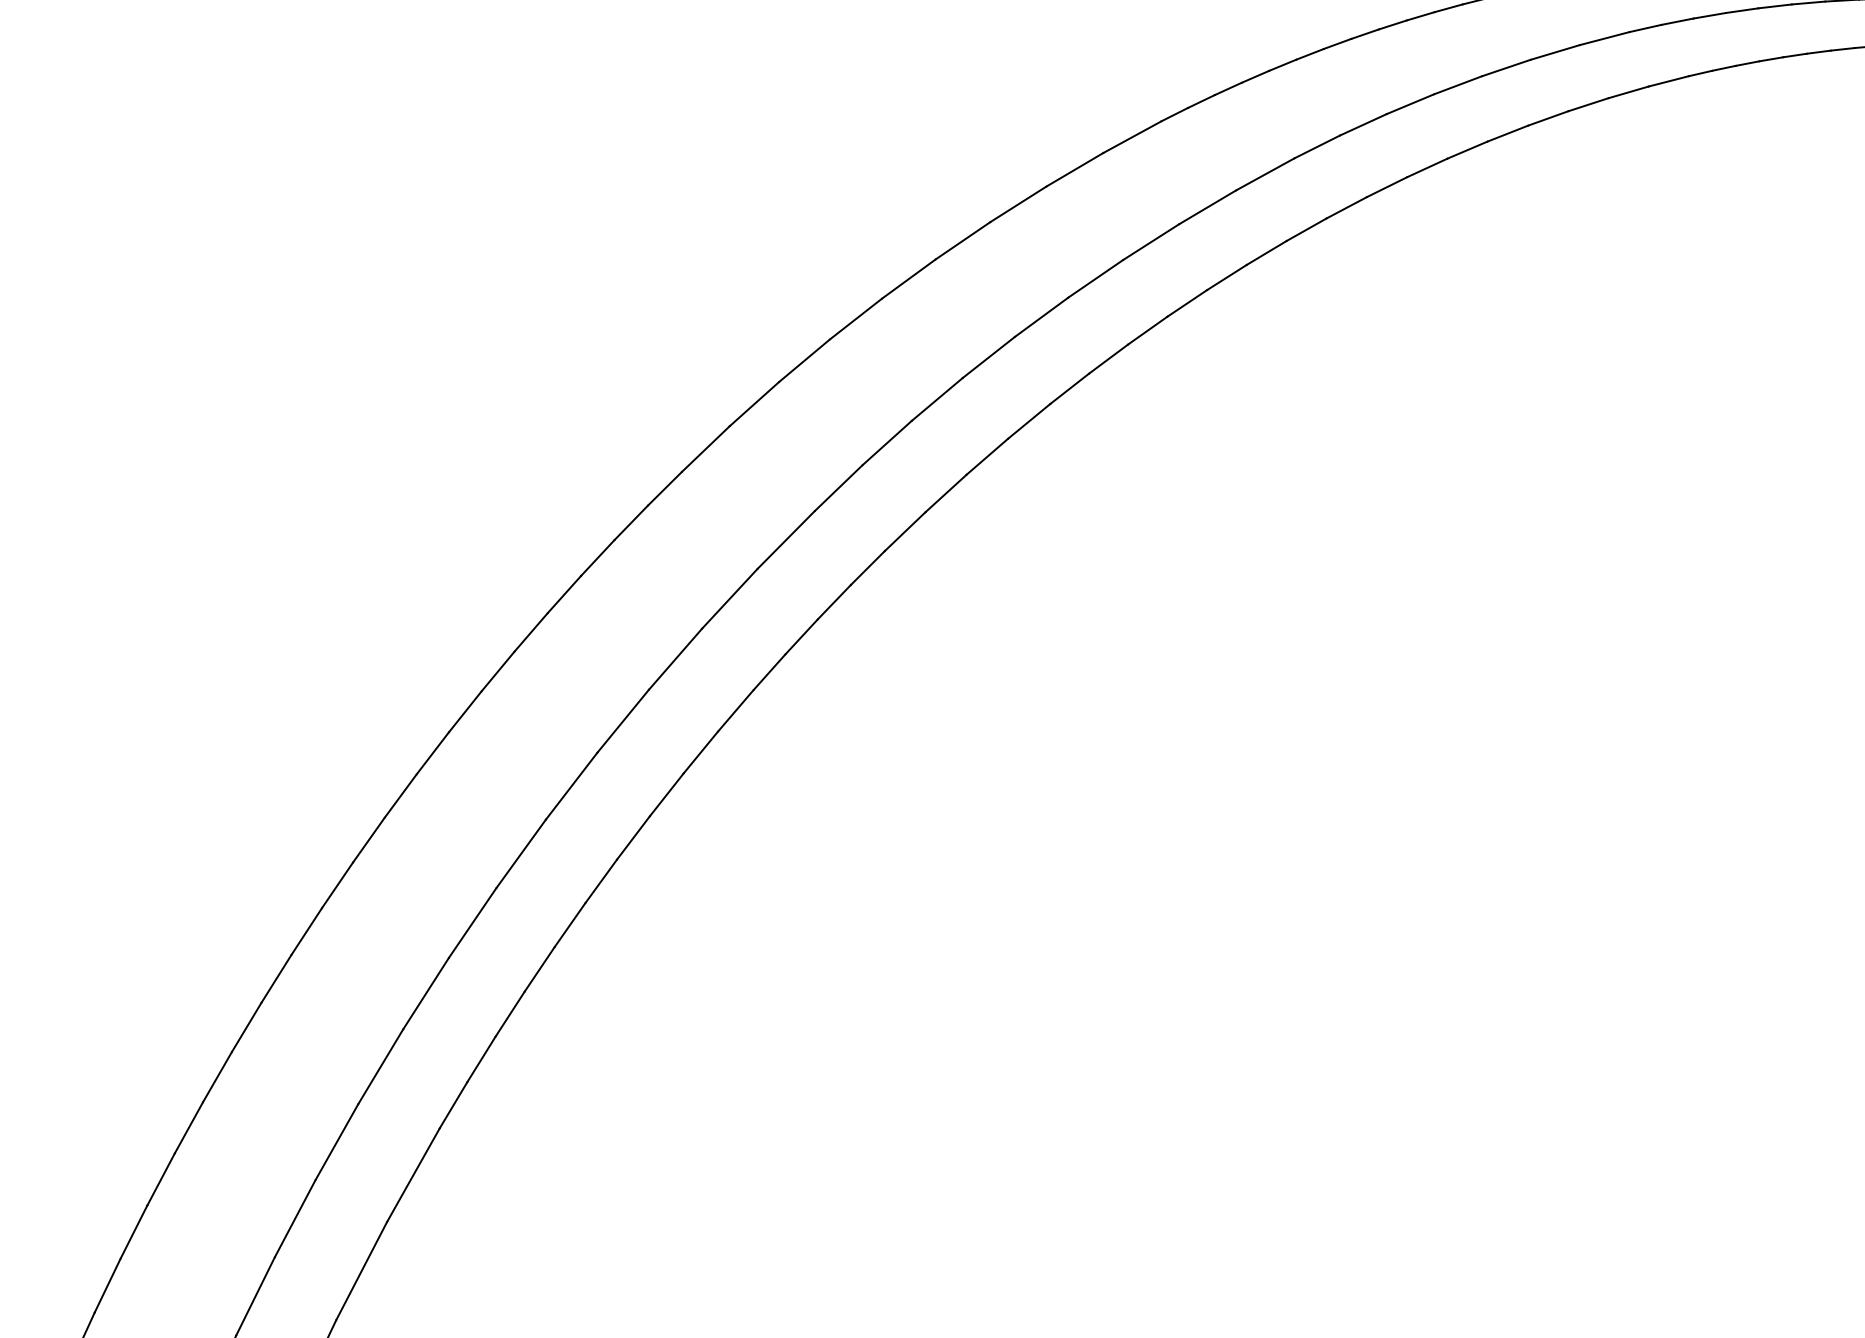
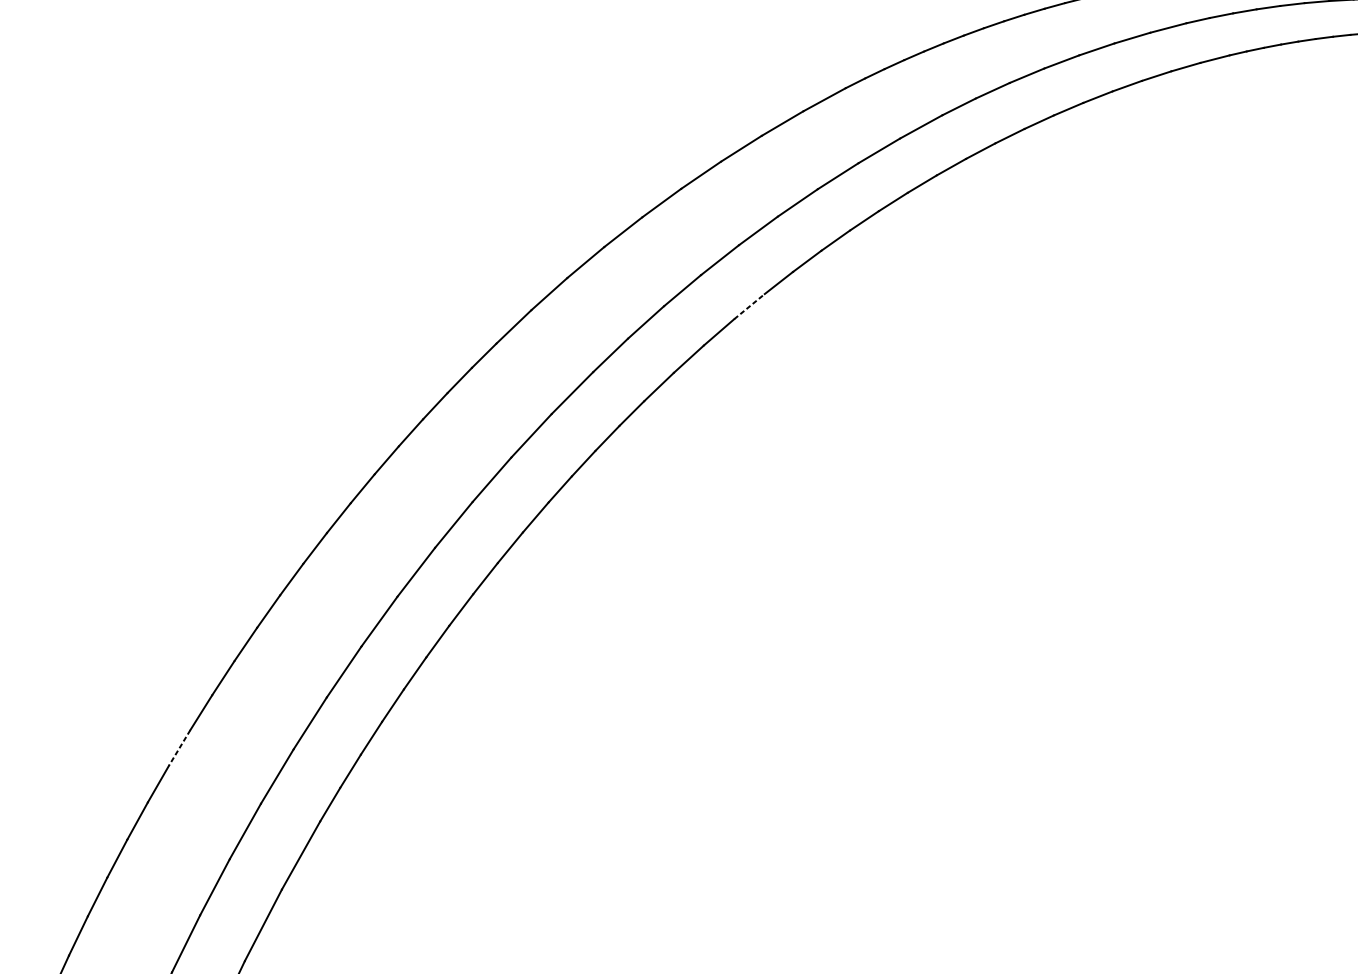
line: (1029, 420) -> (749, 306), solid -> dashed
line: (246, 1027) -> (179, 748), solid -> dashed

